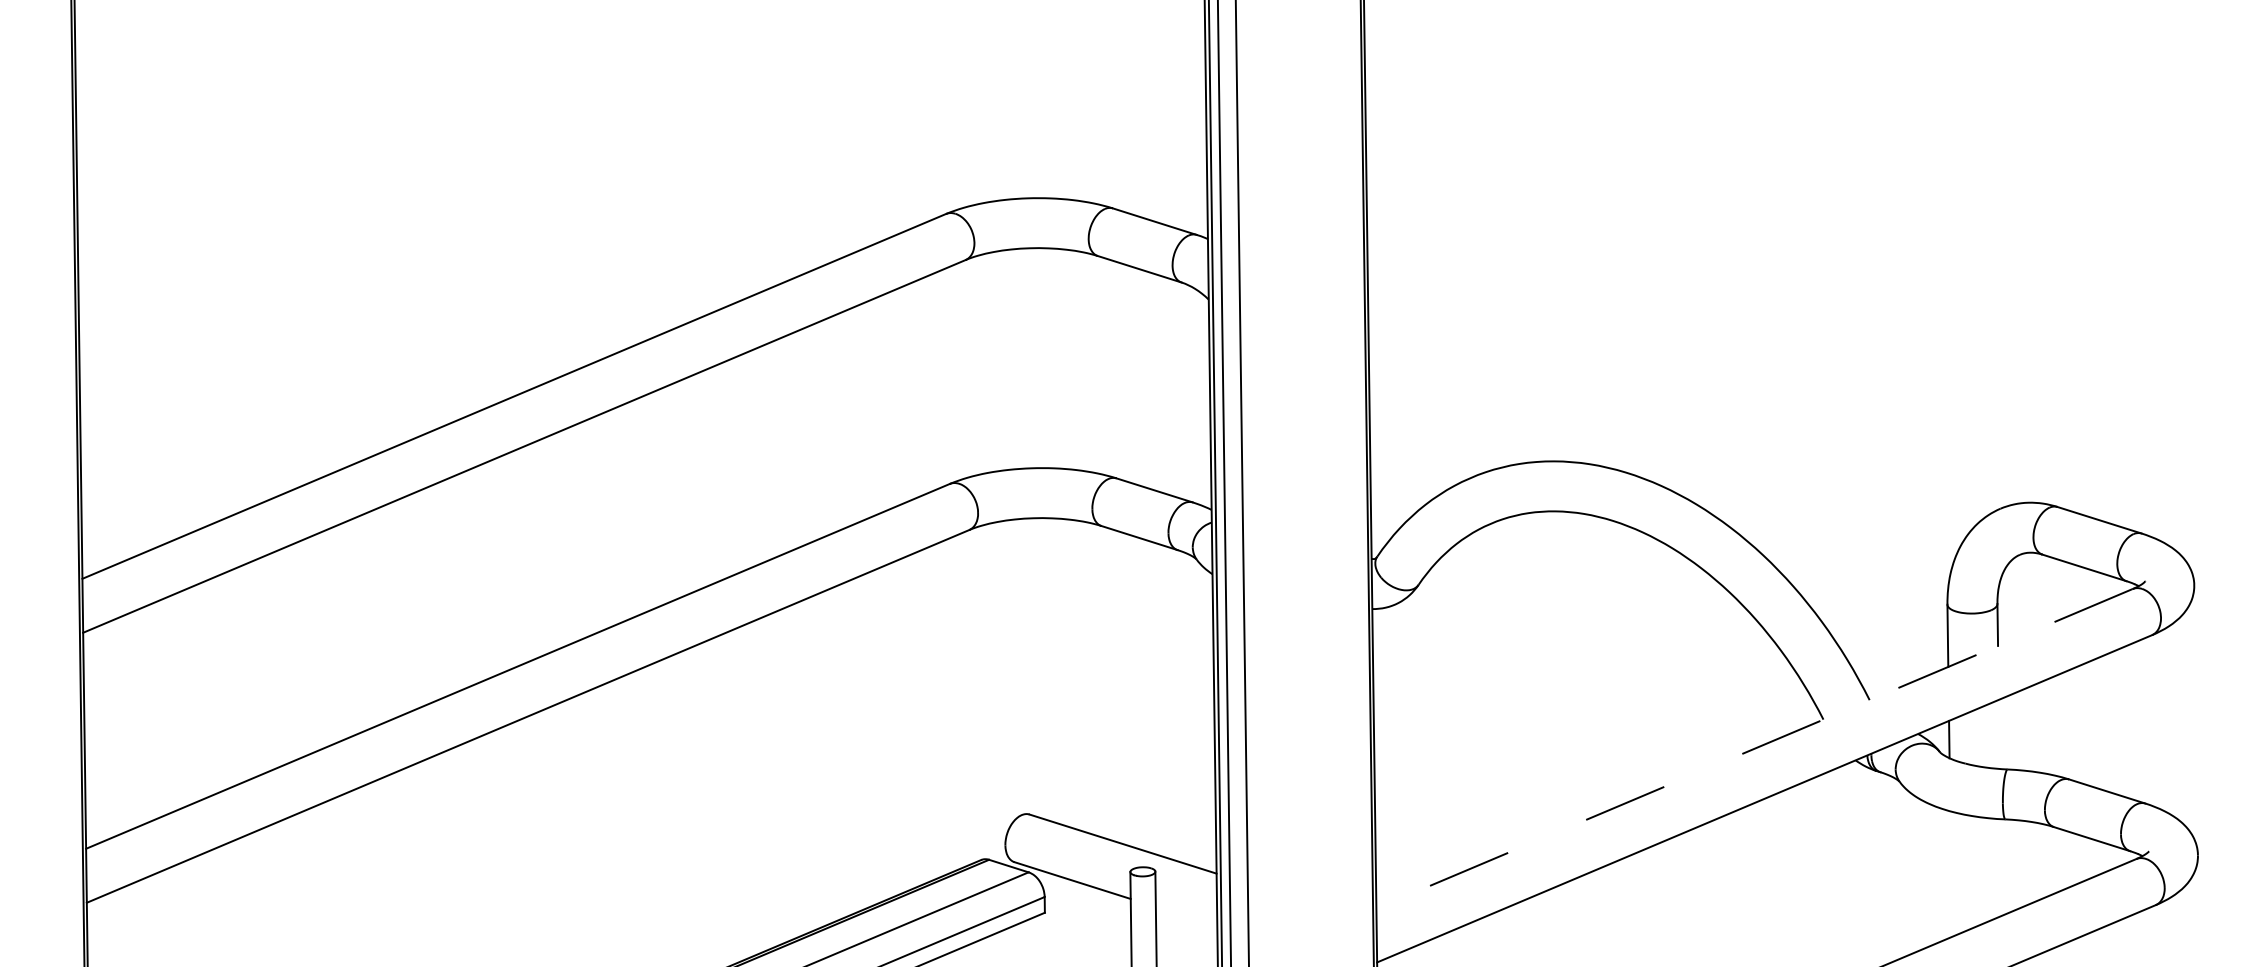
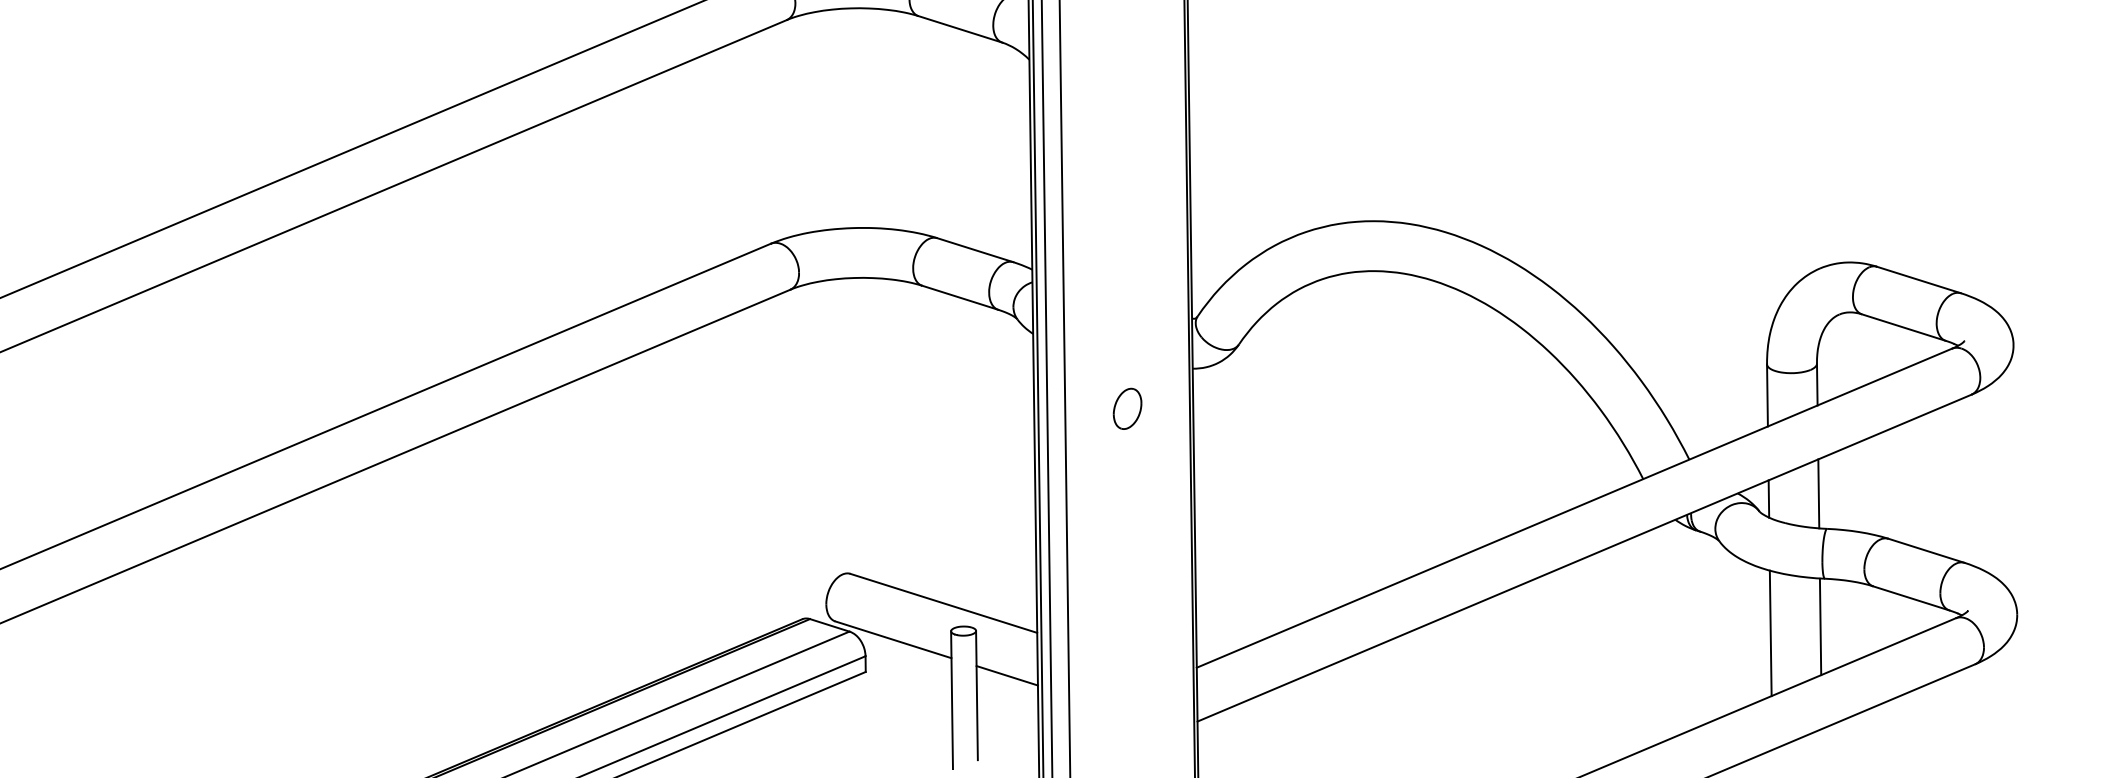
part: (1306, 649) -> (1127, 409), added
line: (1998, 733) -> (1818, 492), added
line: (1754, 748) -> (1574, 507), dashed -> solid
line: (2000, 867) -> (1820, 626), added
line: (1951, 873) -> (1771, 632), added
line: (1186, 916) -> (1007, 675), added

